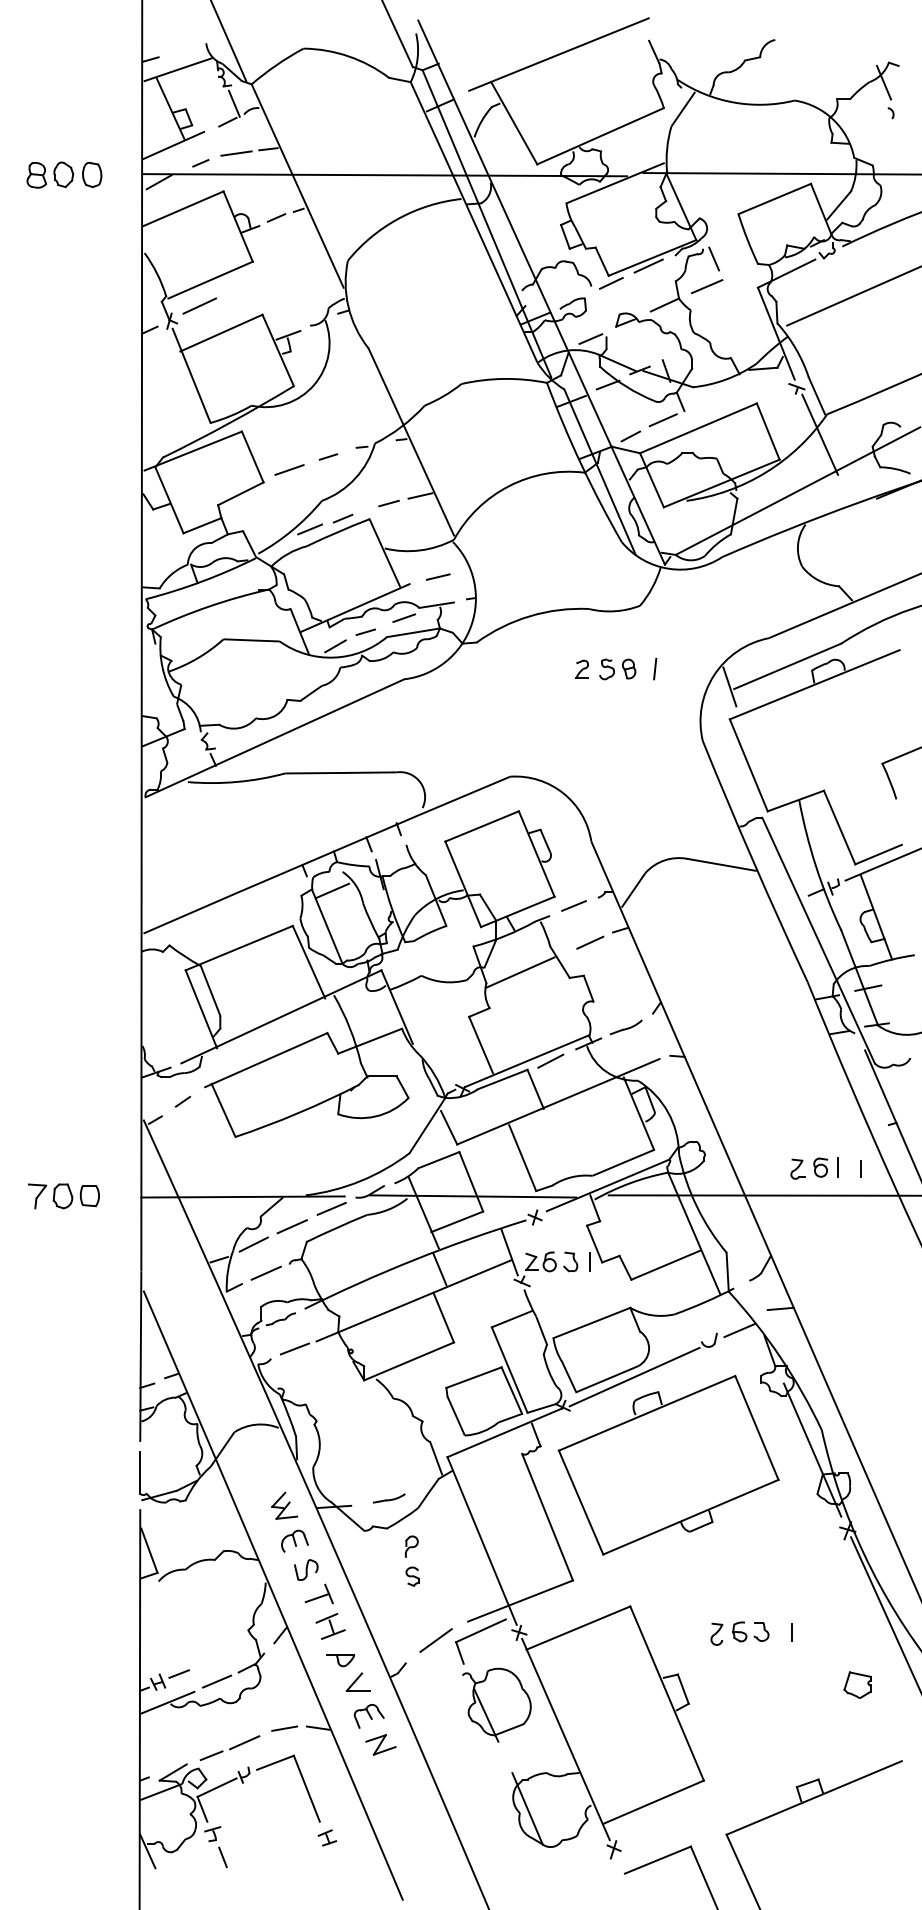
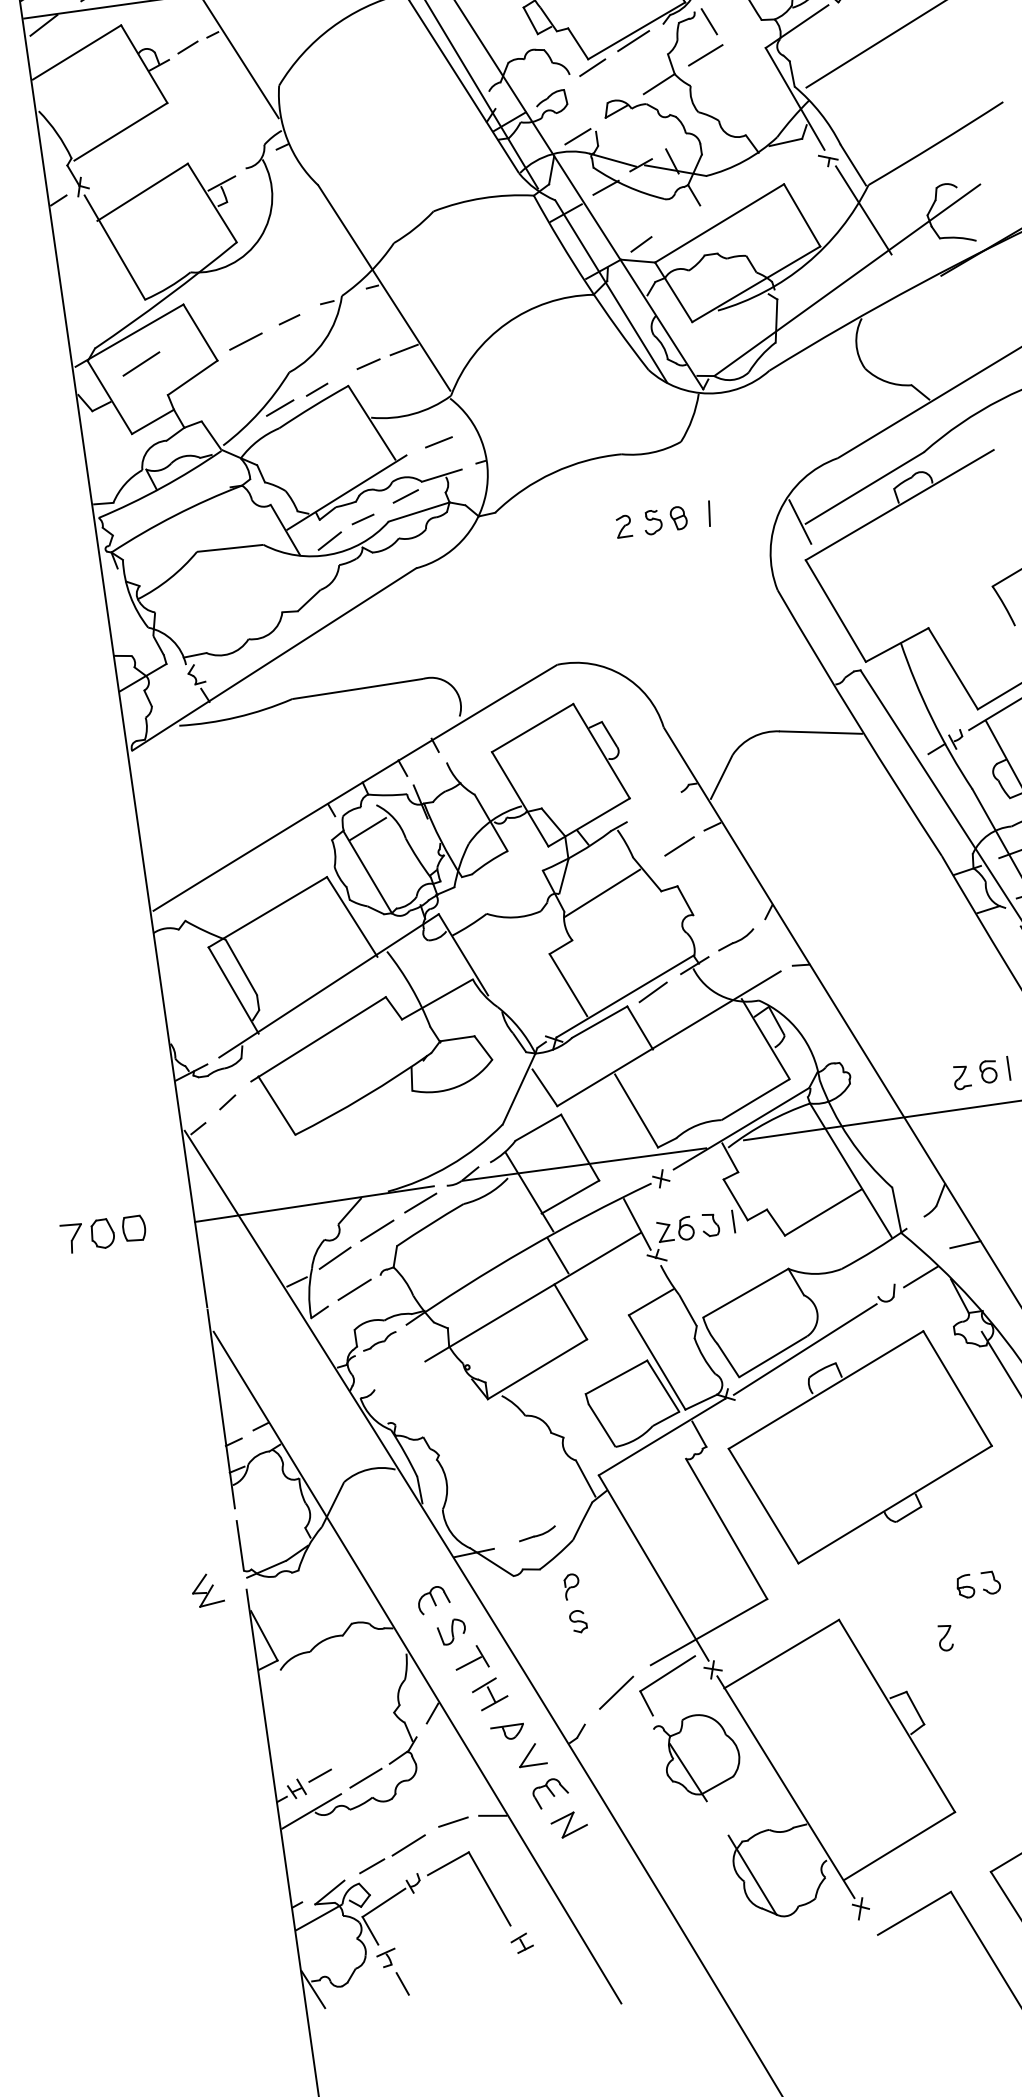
line: (199, 305) -> (141, 363), moved
line: (662, 420) -> (675, 220), removed
line: (573, 905) -> (653, 805), removed
line: (294, 1348) -> (400, 1373), removed
part: (284, 1505) -> (207, 1589), moved
part: (750, 1631) -> (978, 1584), moved

